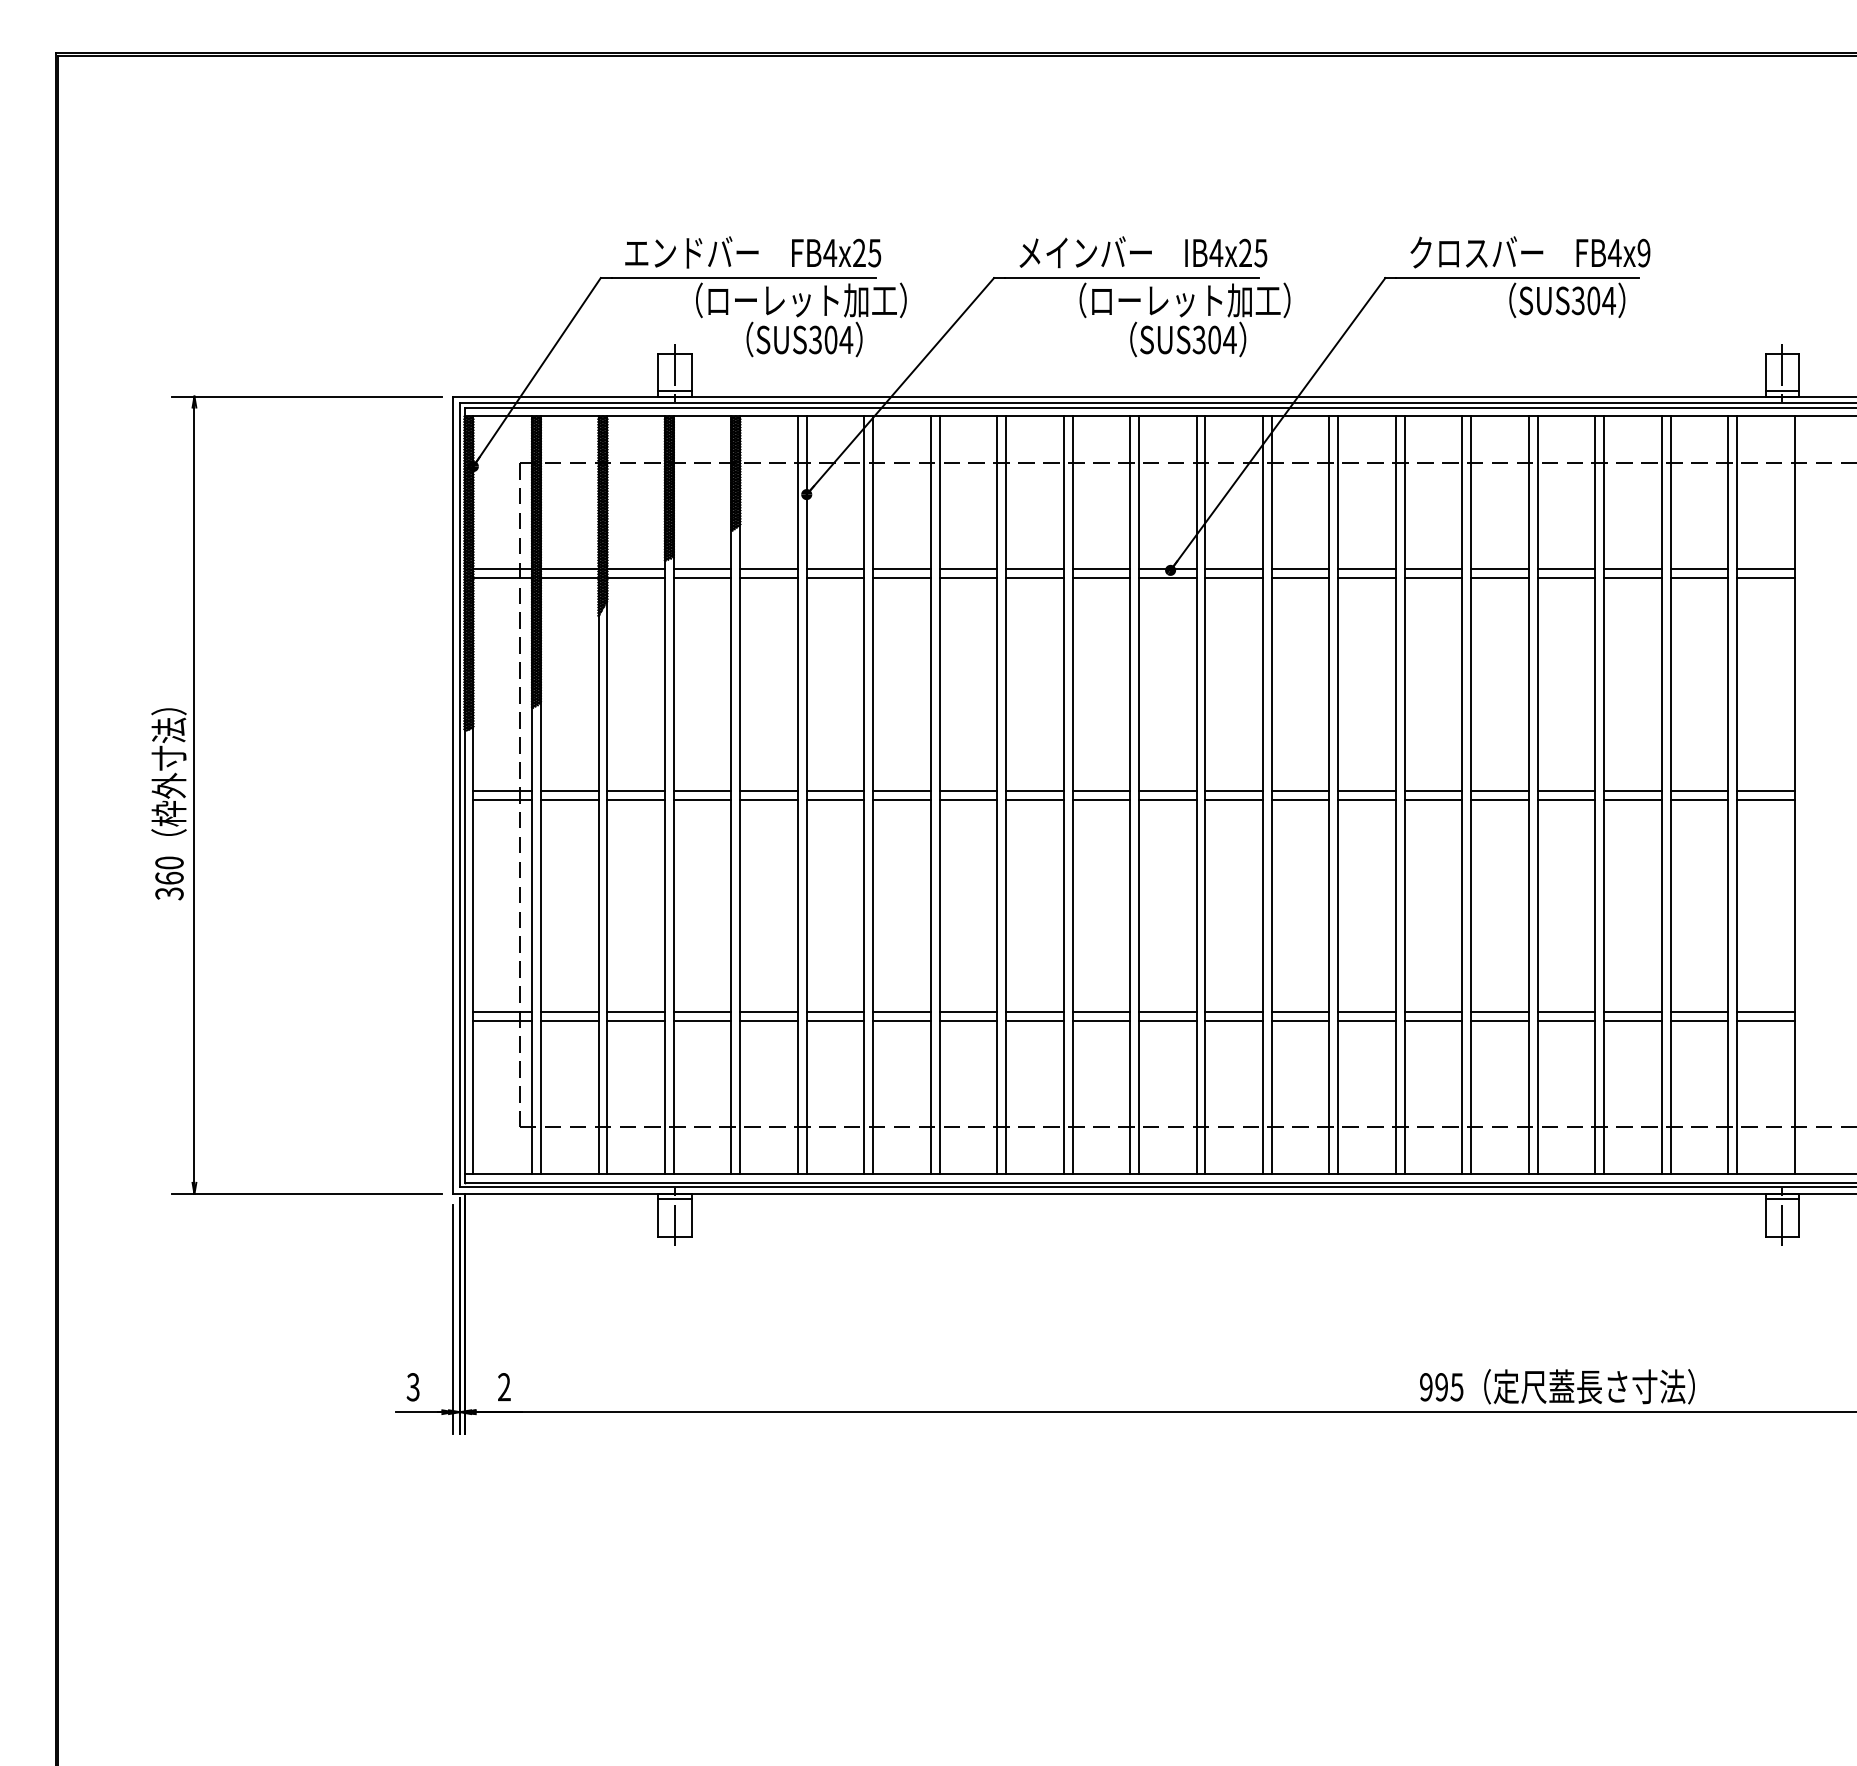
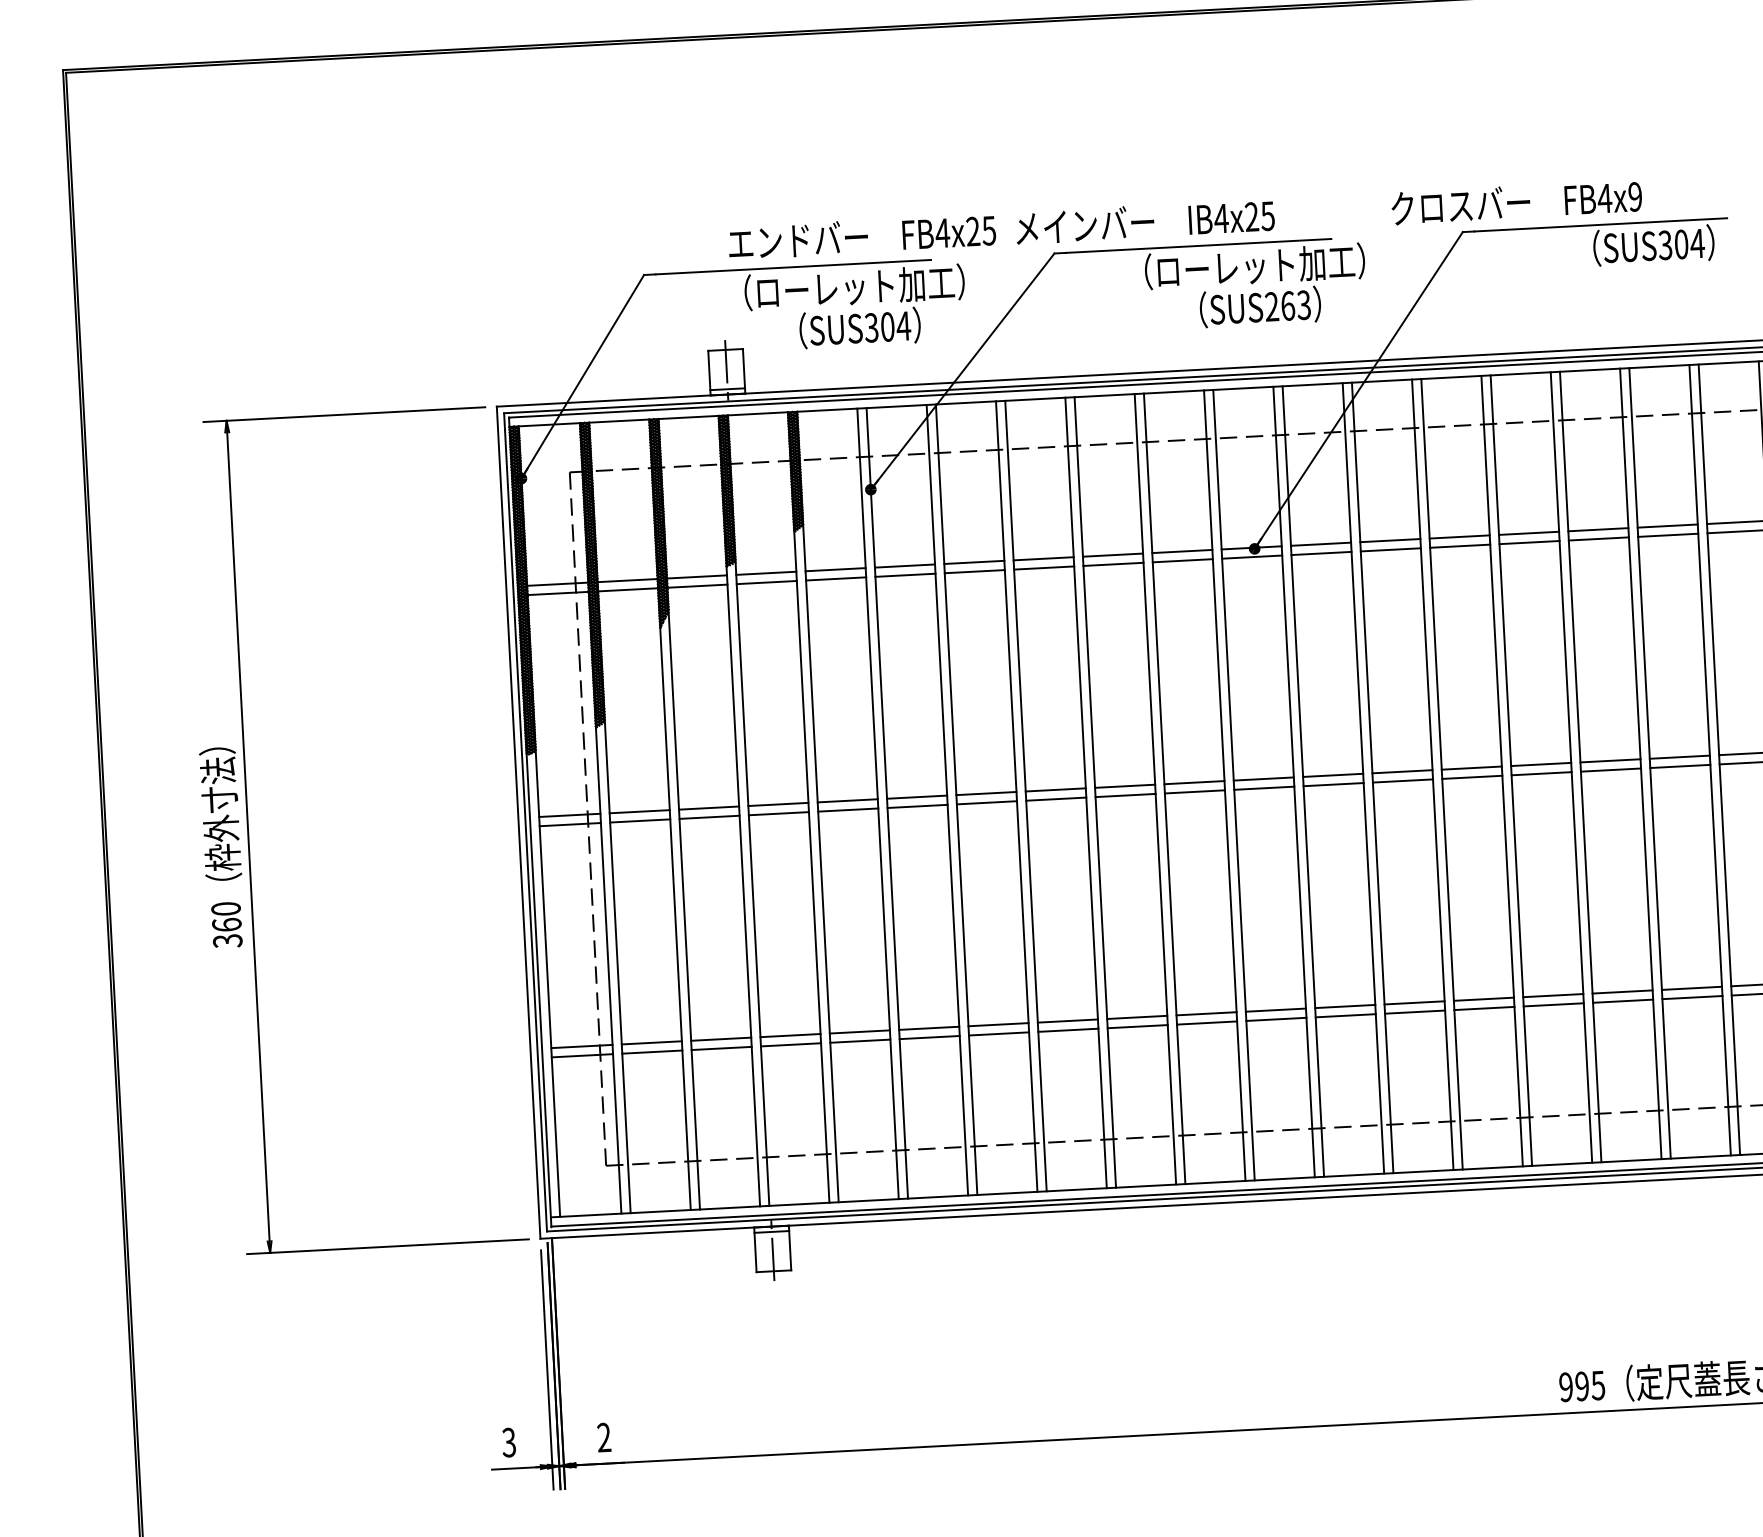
text: (753, 252) -> (862, 236), moved
text: (1143, 252) -> (1145, 221), moved
text: (1530, 252) -> (1516, 202), moved
text: (1214, 339) -> (1287, 305), SUS304 -> SUS263

